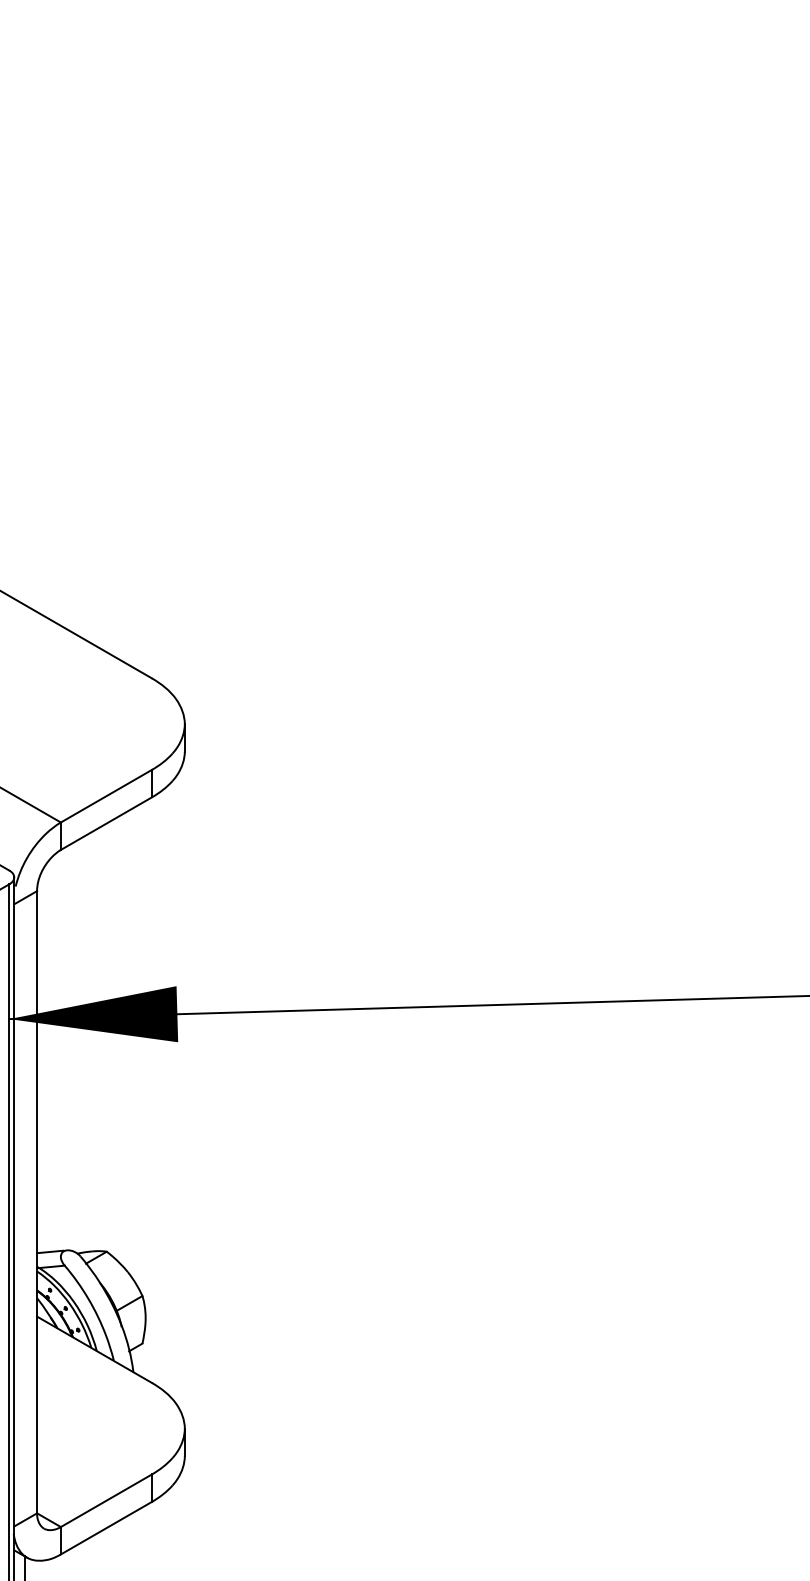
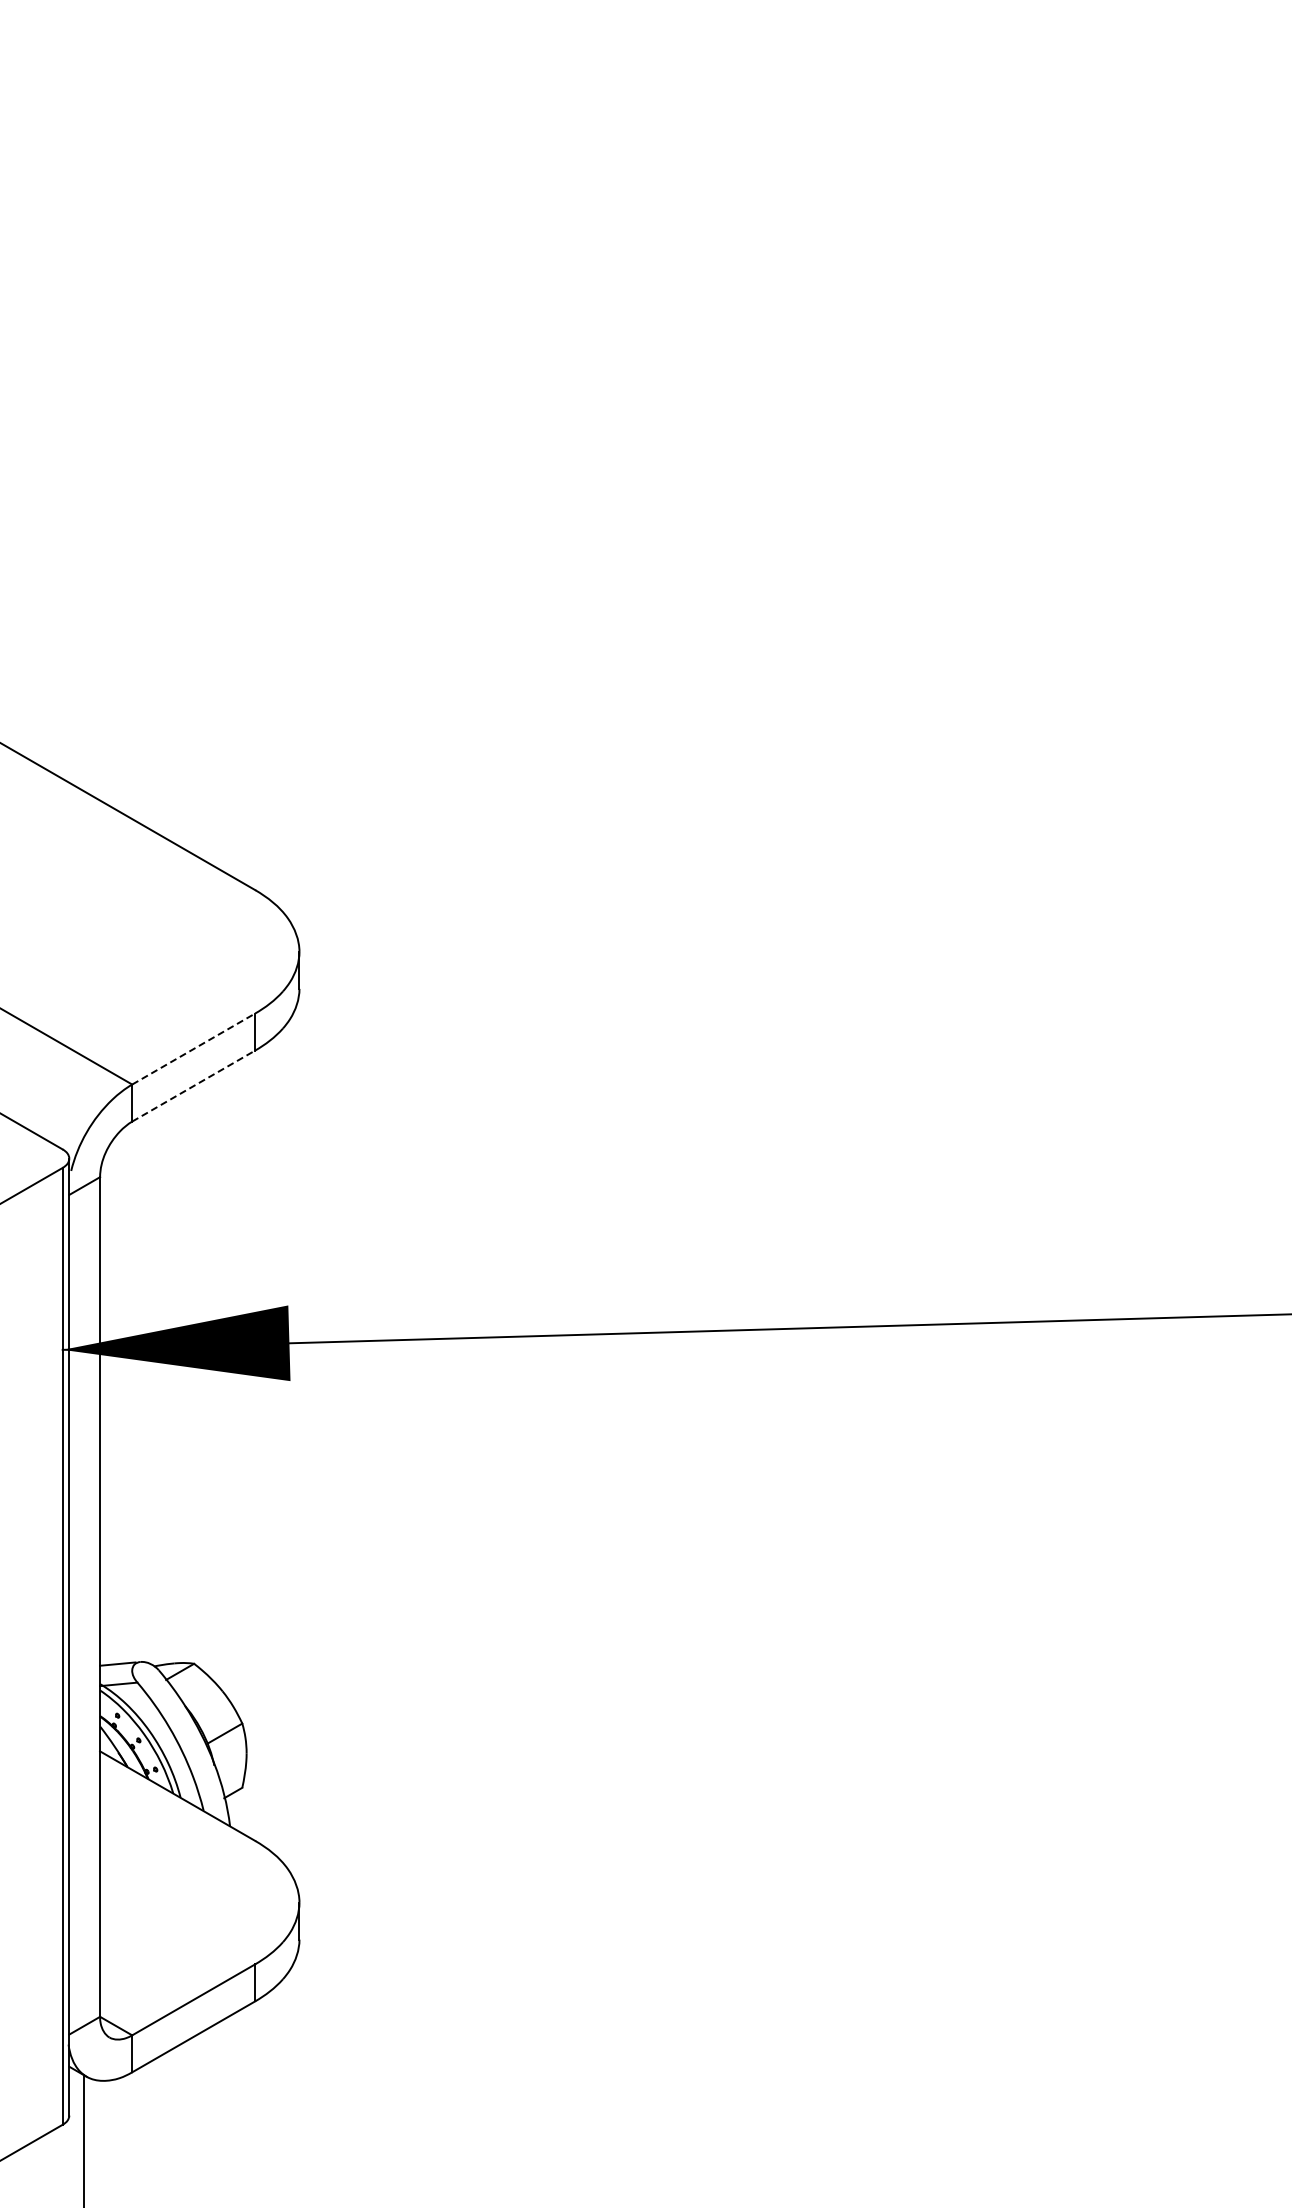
line: (106, 796) -> (193, 1049), solid -> dashed
line: (106, 823) -> (193, 1086), solid -> dashed

